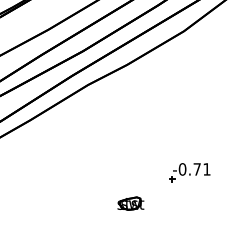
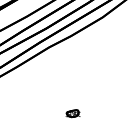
part: (188, 172) -> (105, 96), removed

